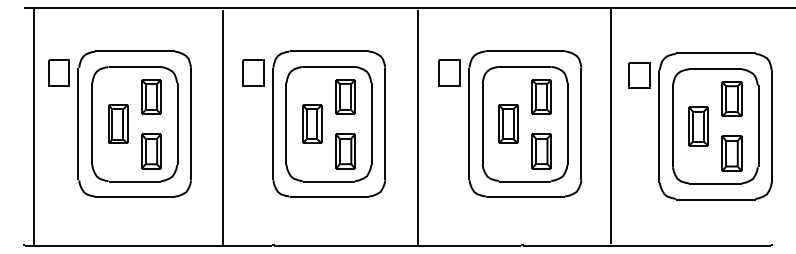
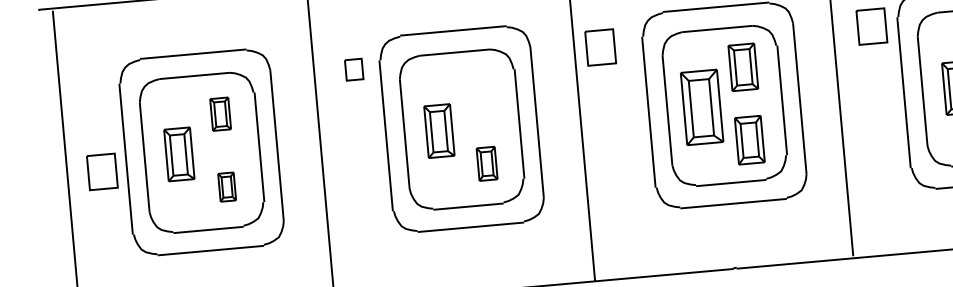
part: (58, 72) -> (101, 171), moved
part: (253, 72) -> (354, 69), size x0.6
part: (449, 72) -> (600, 47), moved
part: (151, 96) -> (220, 113), size x0.7
part: (345, 96) -> (480, 90), removed
part: (508, 123) -> (702, 106), size x1.4
part: (151, 151) -> (227, 187), size x0.6
part: (345, 151) -> (487, 163), size x0.7

